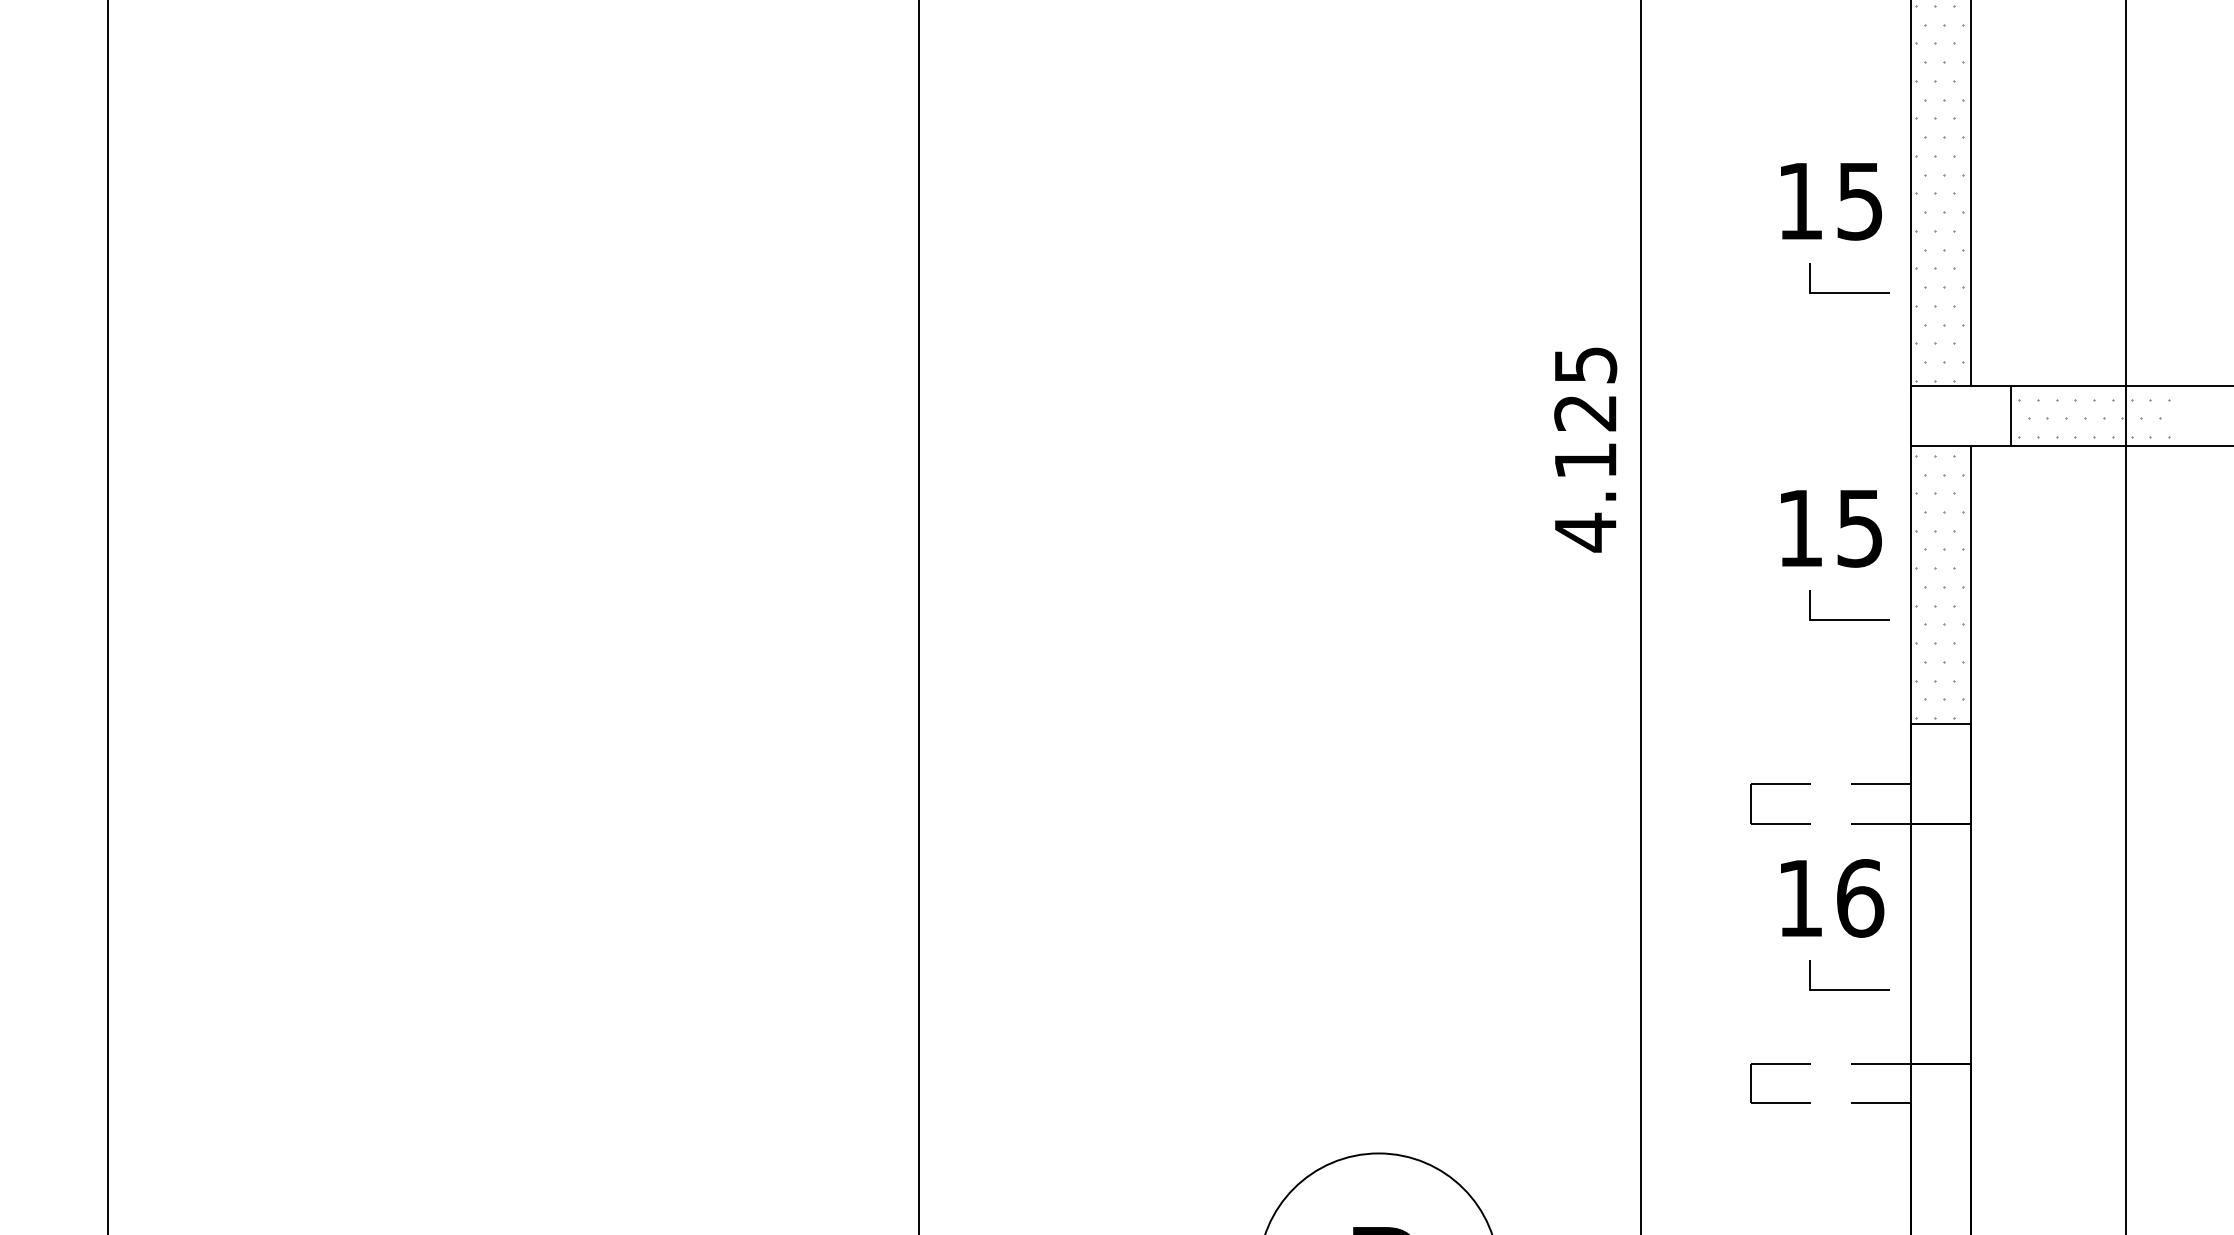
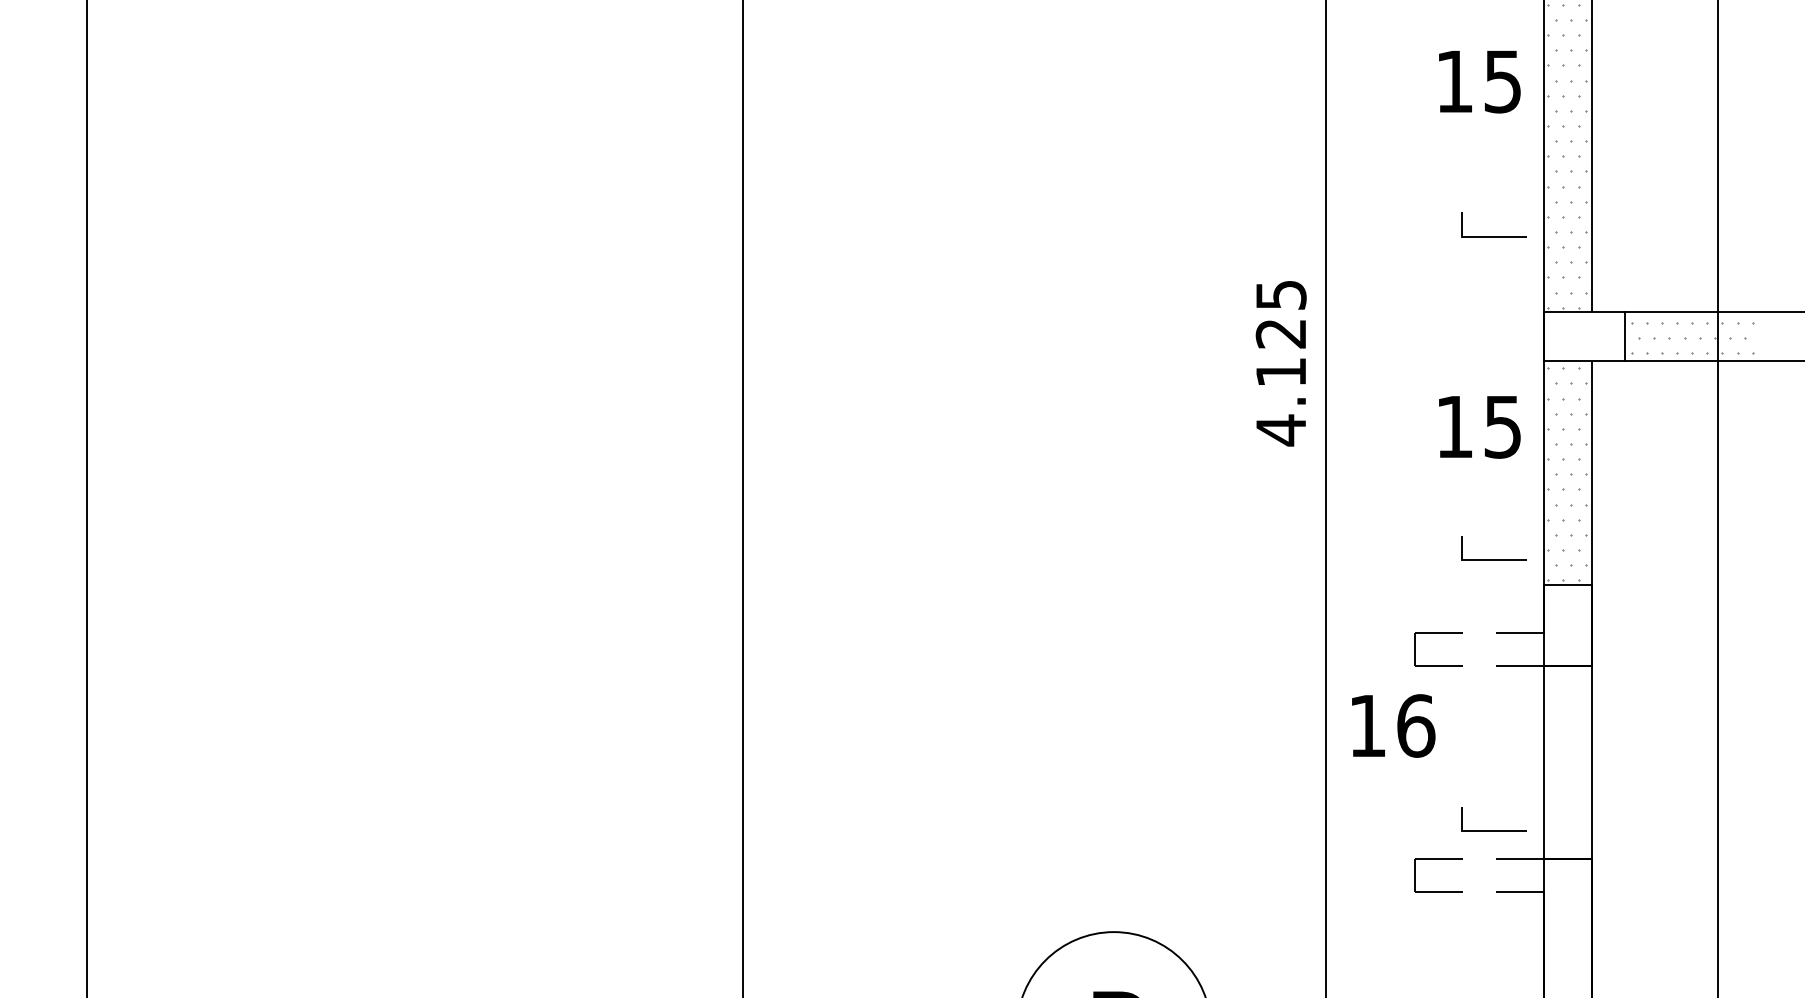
text: (1831, 202) -> (1479, 82), moved
line: (1848, 619) -> (1493, 559), moved
text: (1832, 897) -> (1393, 725), moved
line: (1848, 989) -> (1493, 830), moved

